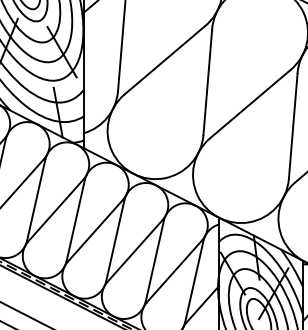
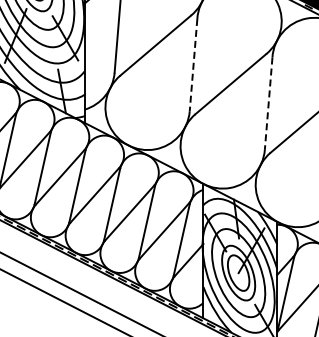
line: (207, 83) -> (193, 65), solid -> dashed
line: (293, 127) -> (268, 104), solid -> dashed

